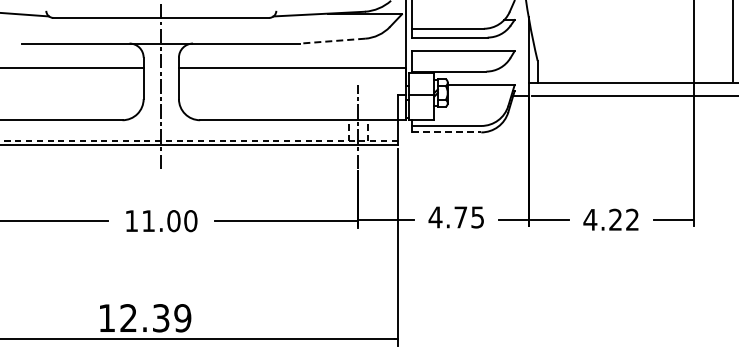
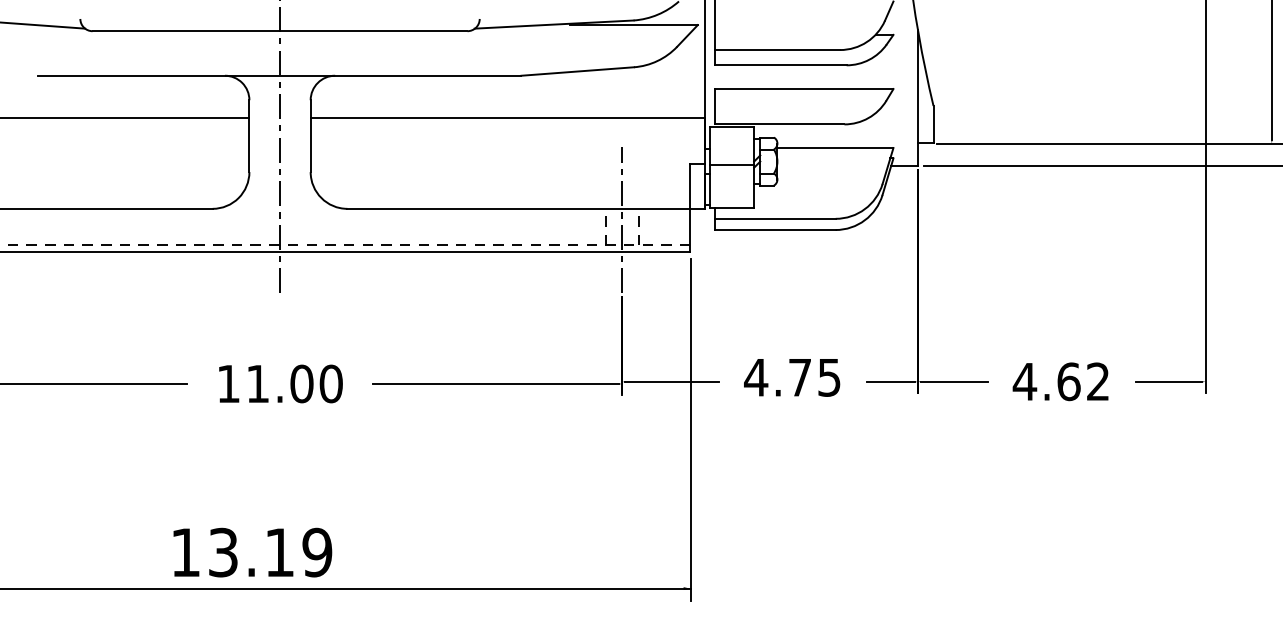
line: (332, 41) -> (577, 72), dashed -> solid
line: (446, 132) -> (775, 230), dashed -> solid
text: (615, 219) -> (1068, 381), 4.22 -> 4.62
text: (144, 318) -> (250, 553), 12.39 -> 13.19

